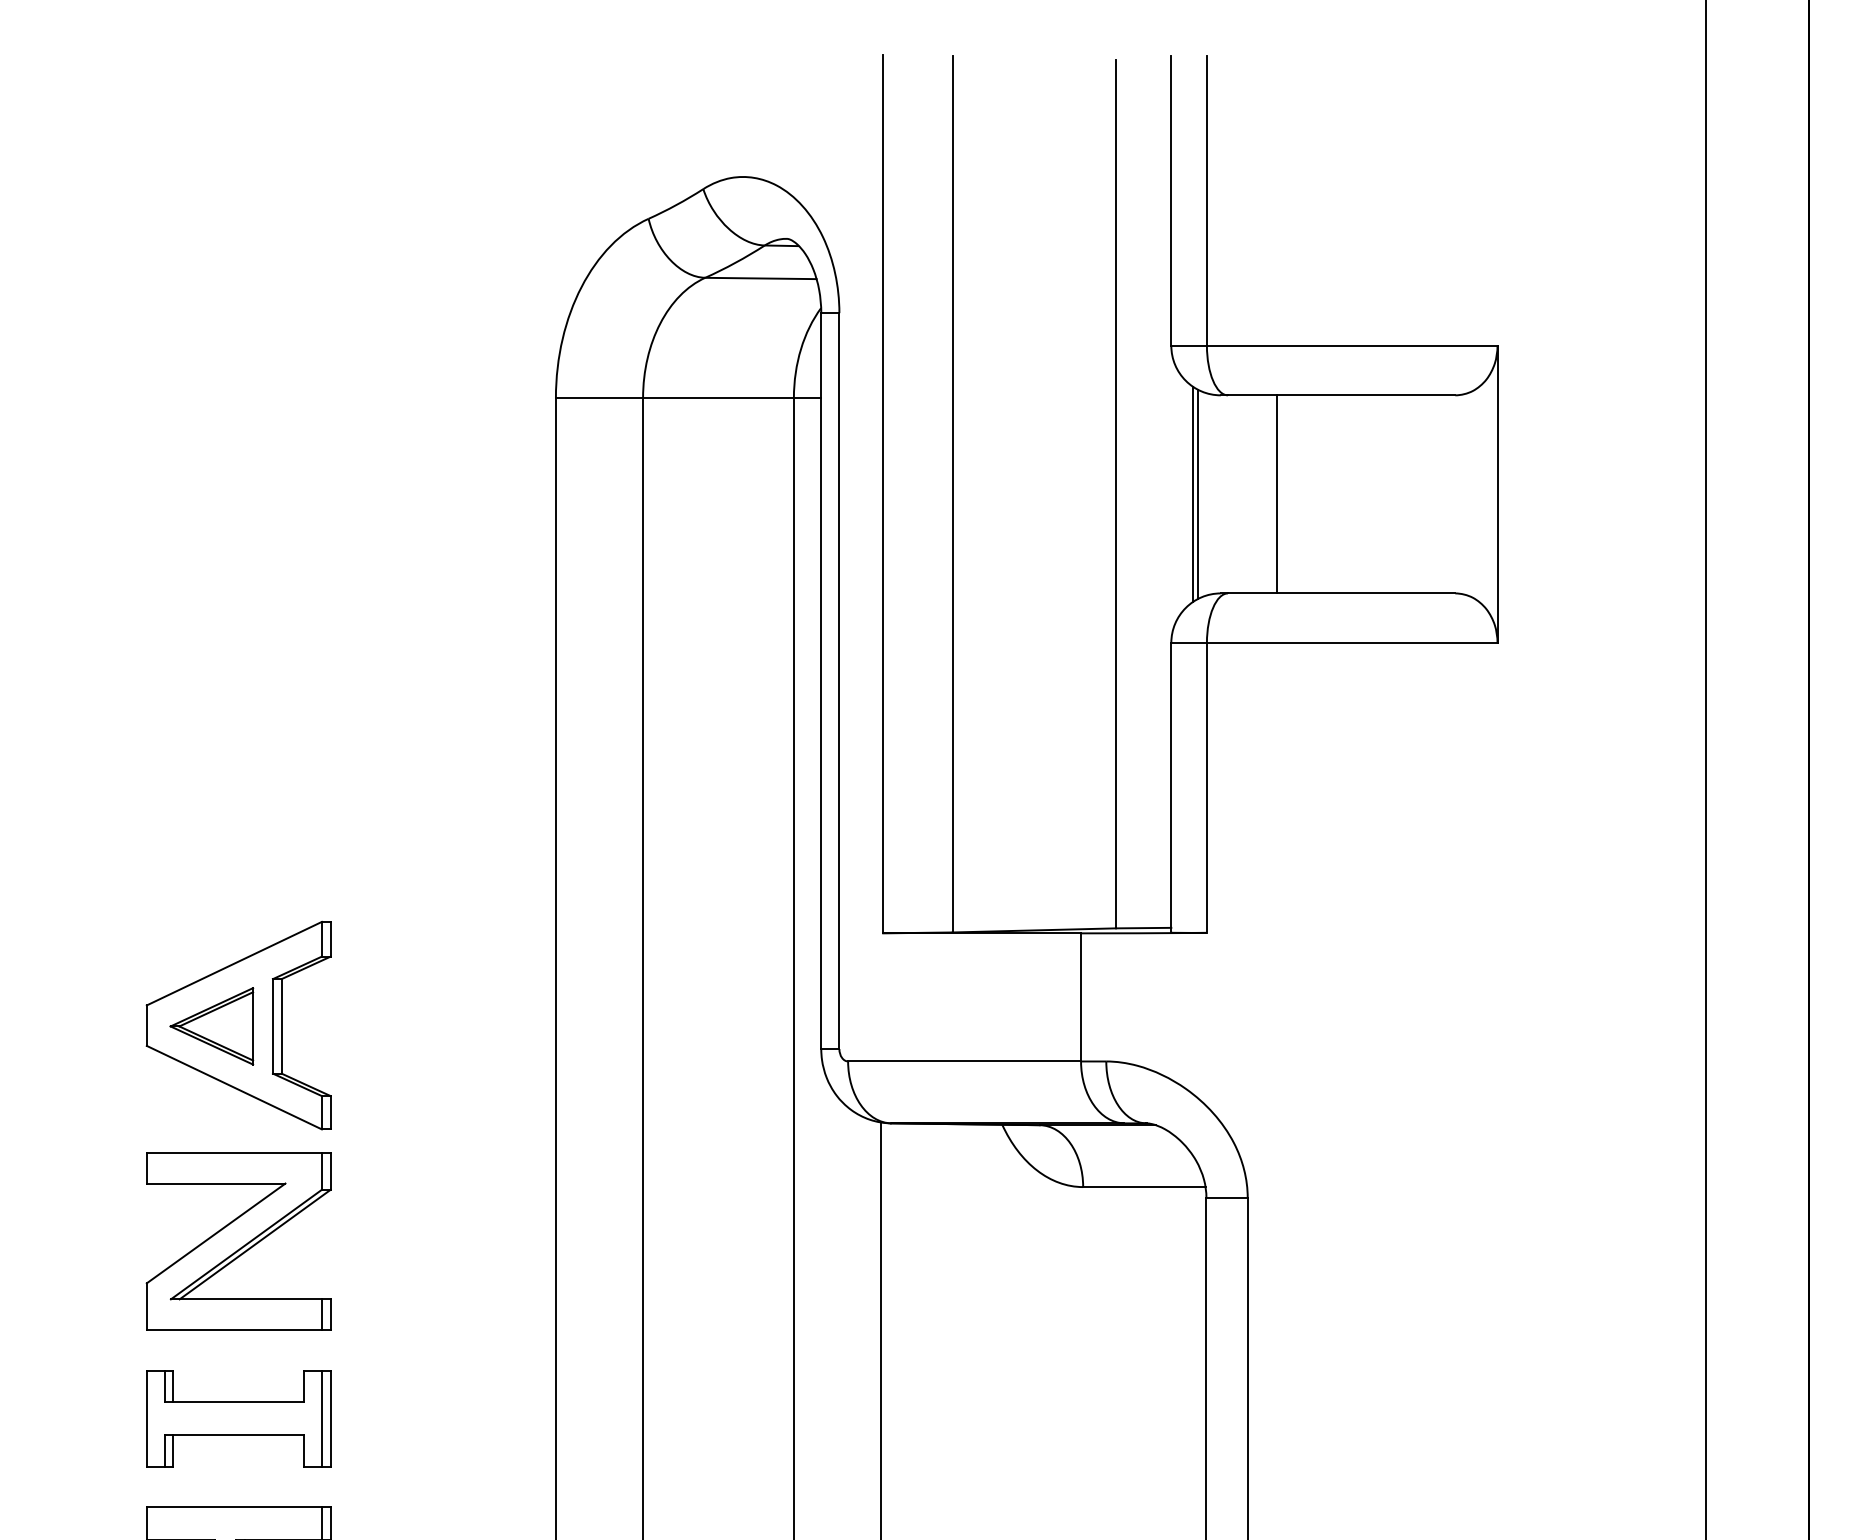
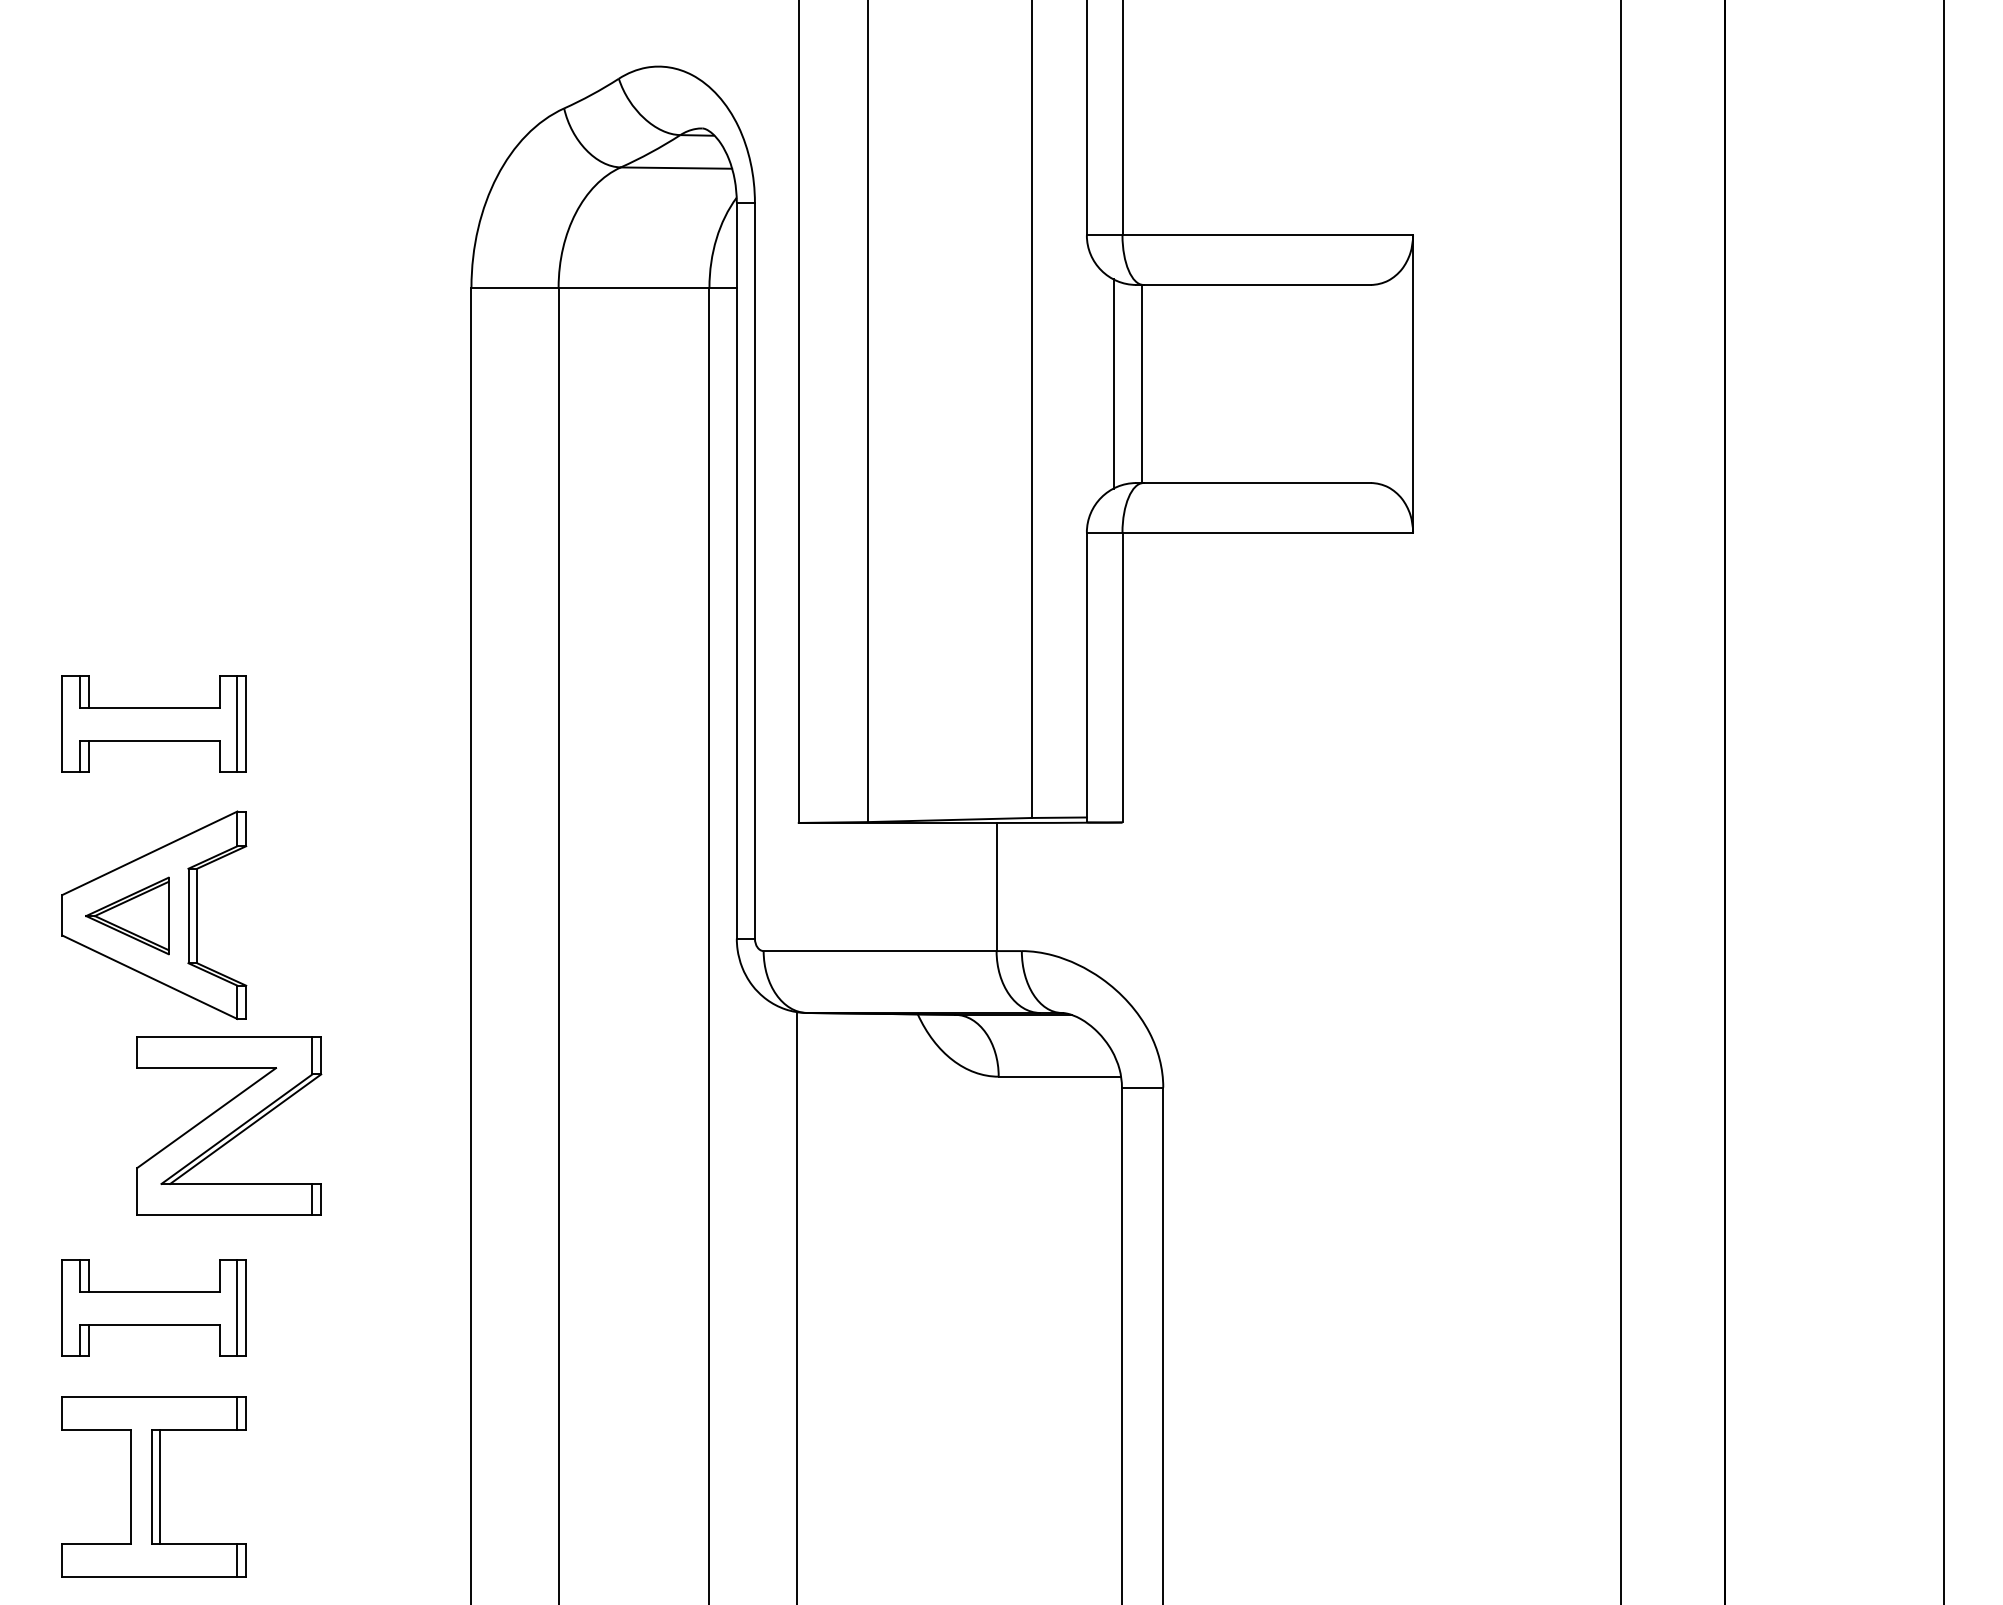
line: (1192, 493) -> (1108, 383), removed
line: (1276, 493) -> (1142, 383), moved
part: (237, 833) -> (153, 723), added
part: (238, 1240) -> (229, 1125), moved

